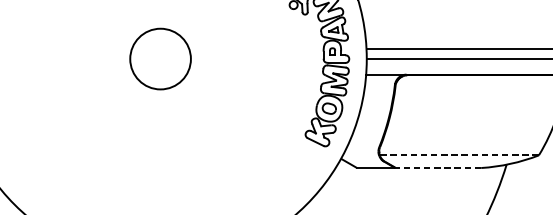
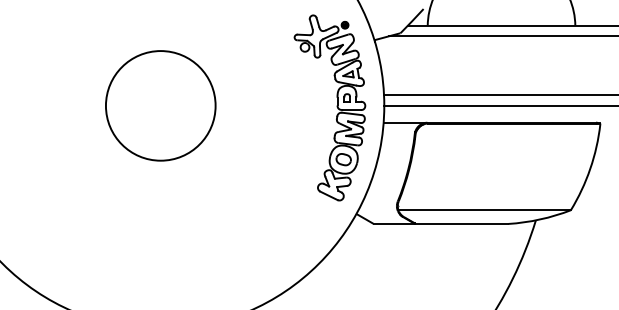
circle: (160, 58) -> (160, 105), size x1.67
line: (459, 155) -> (484, 210), dashed -> solid
line: (438, 167) -> (461, 223), dashed -> solid

